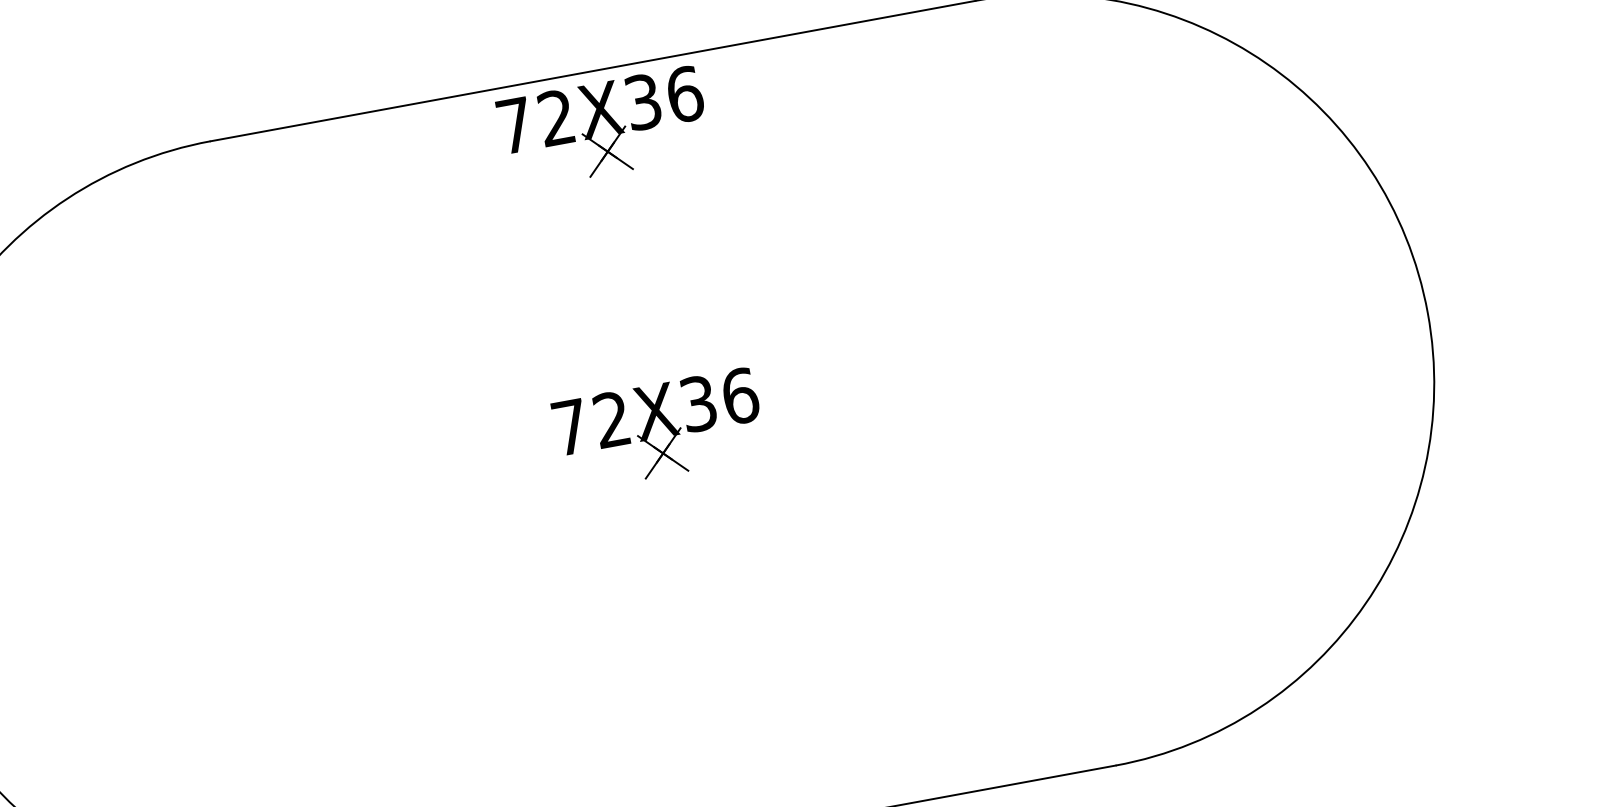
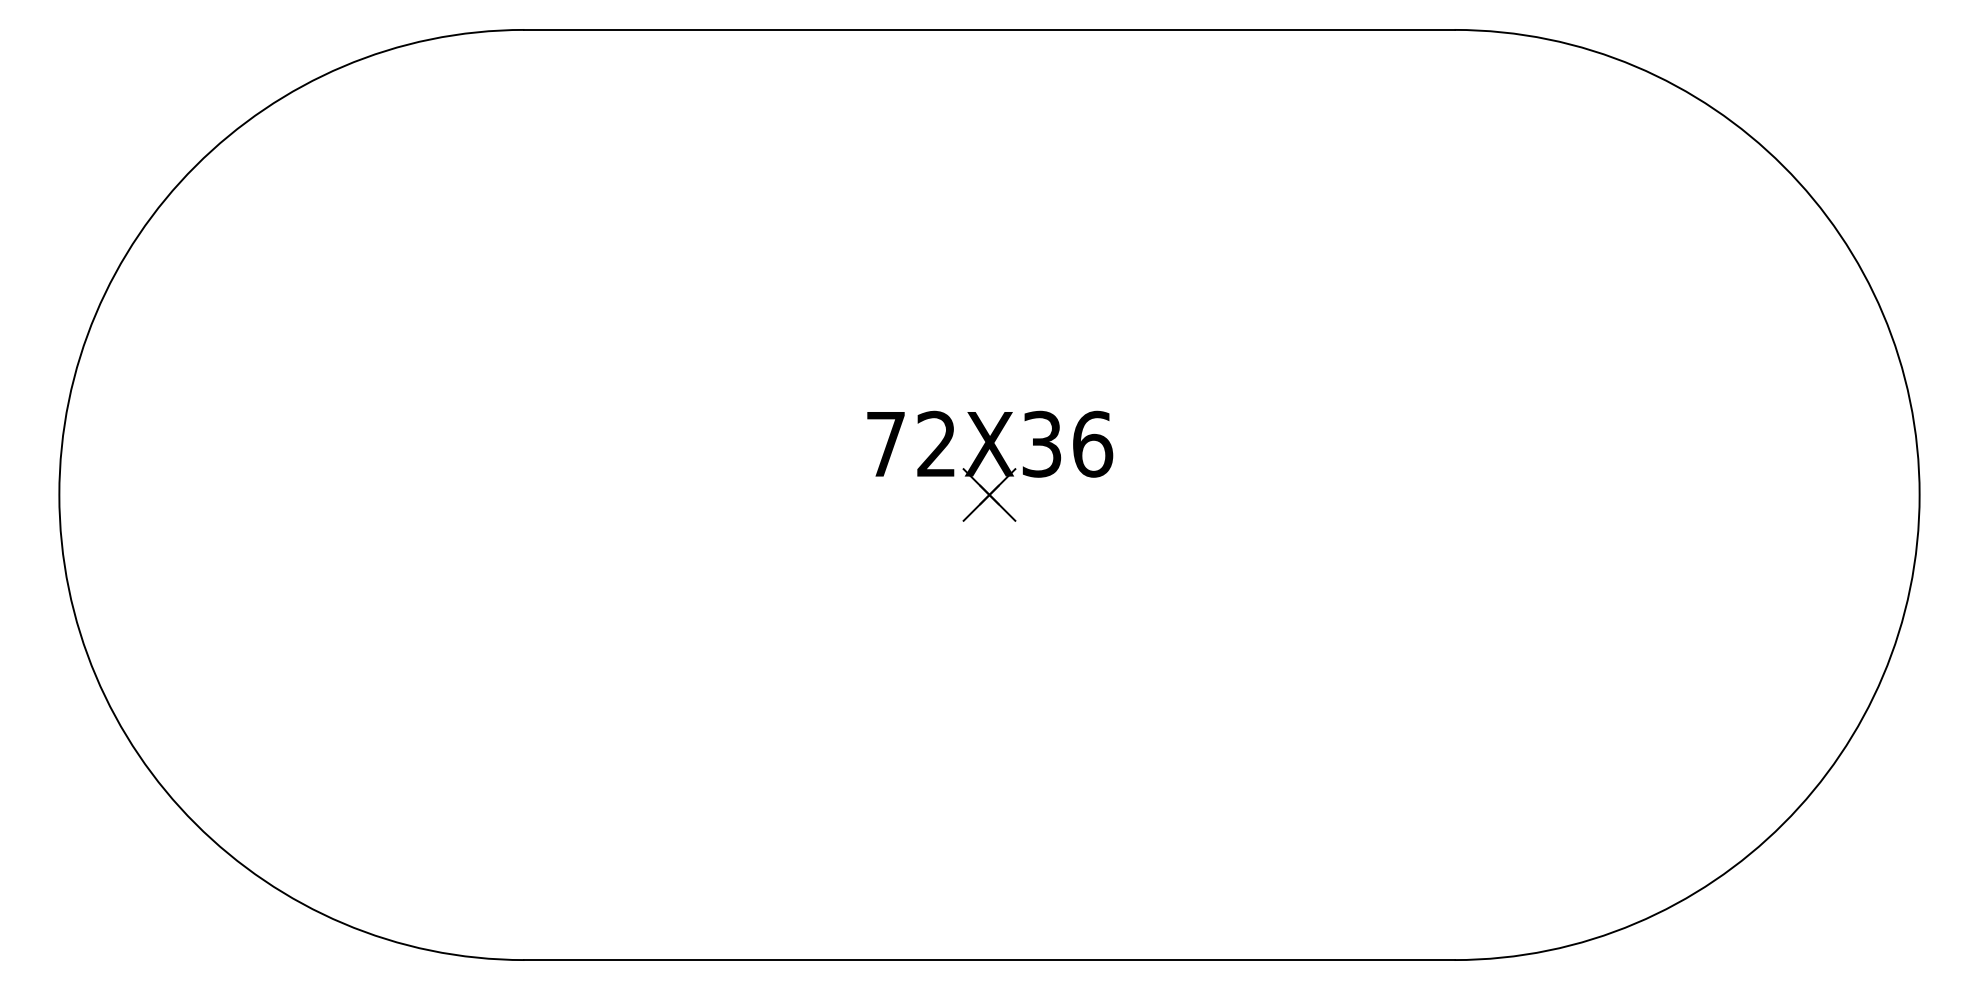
part: (604, 127) -> (990, 98), removed

